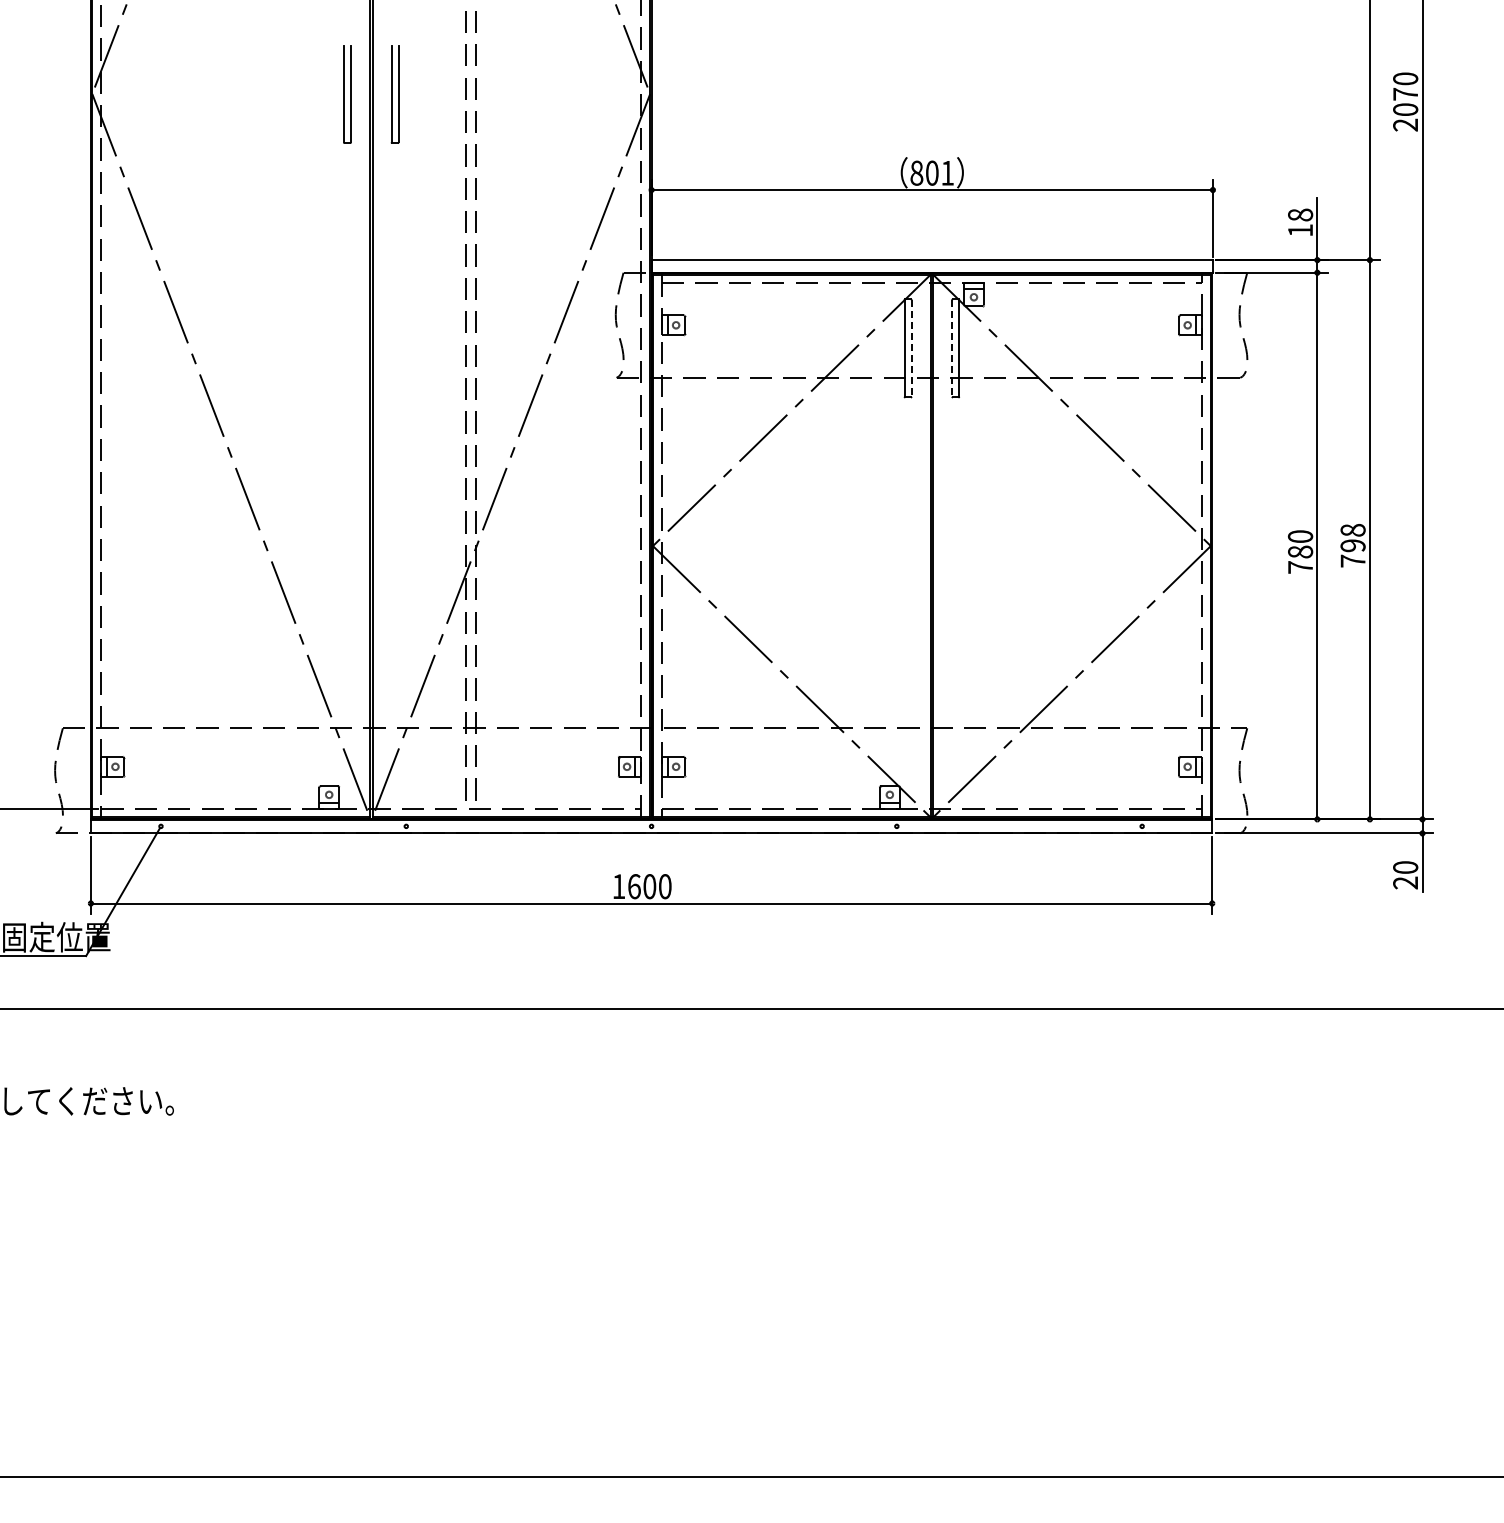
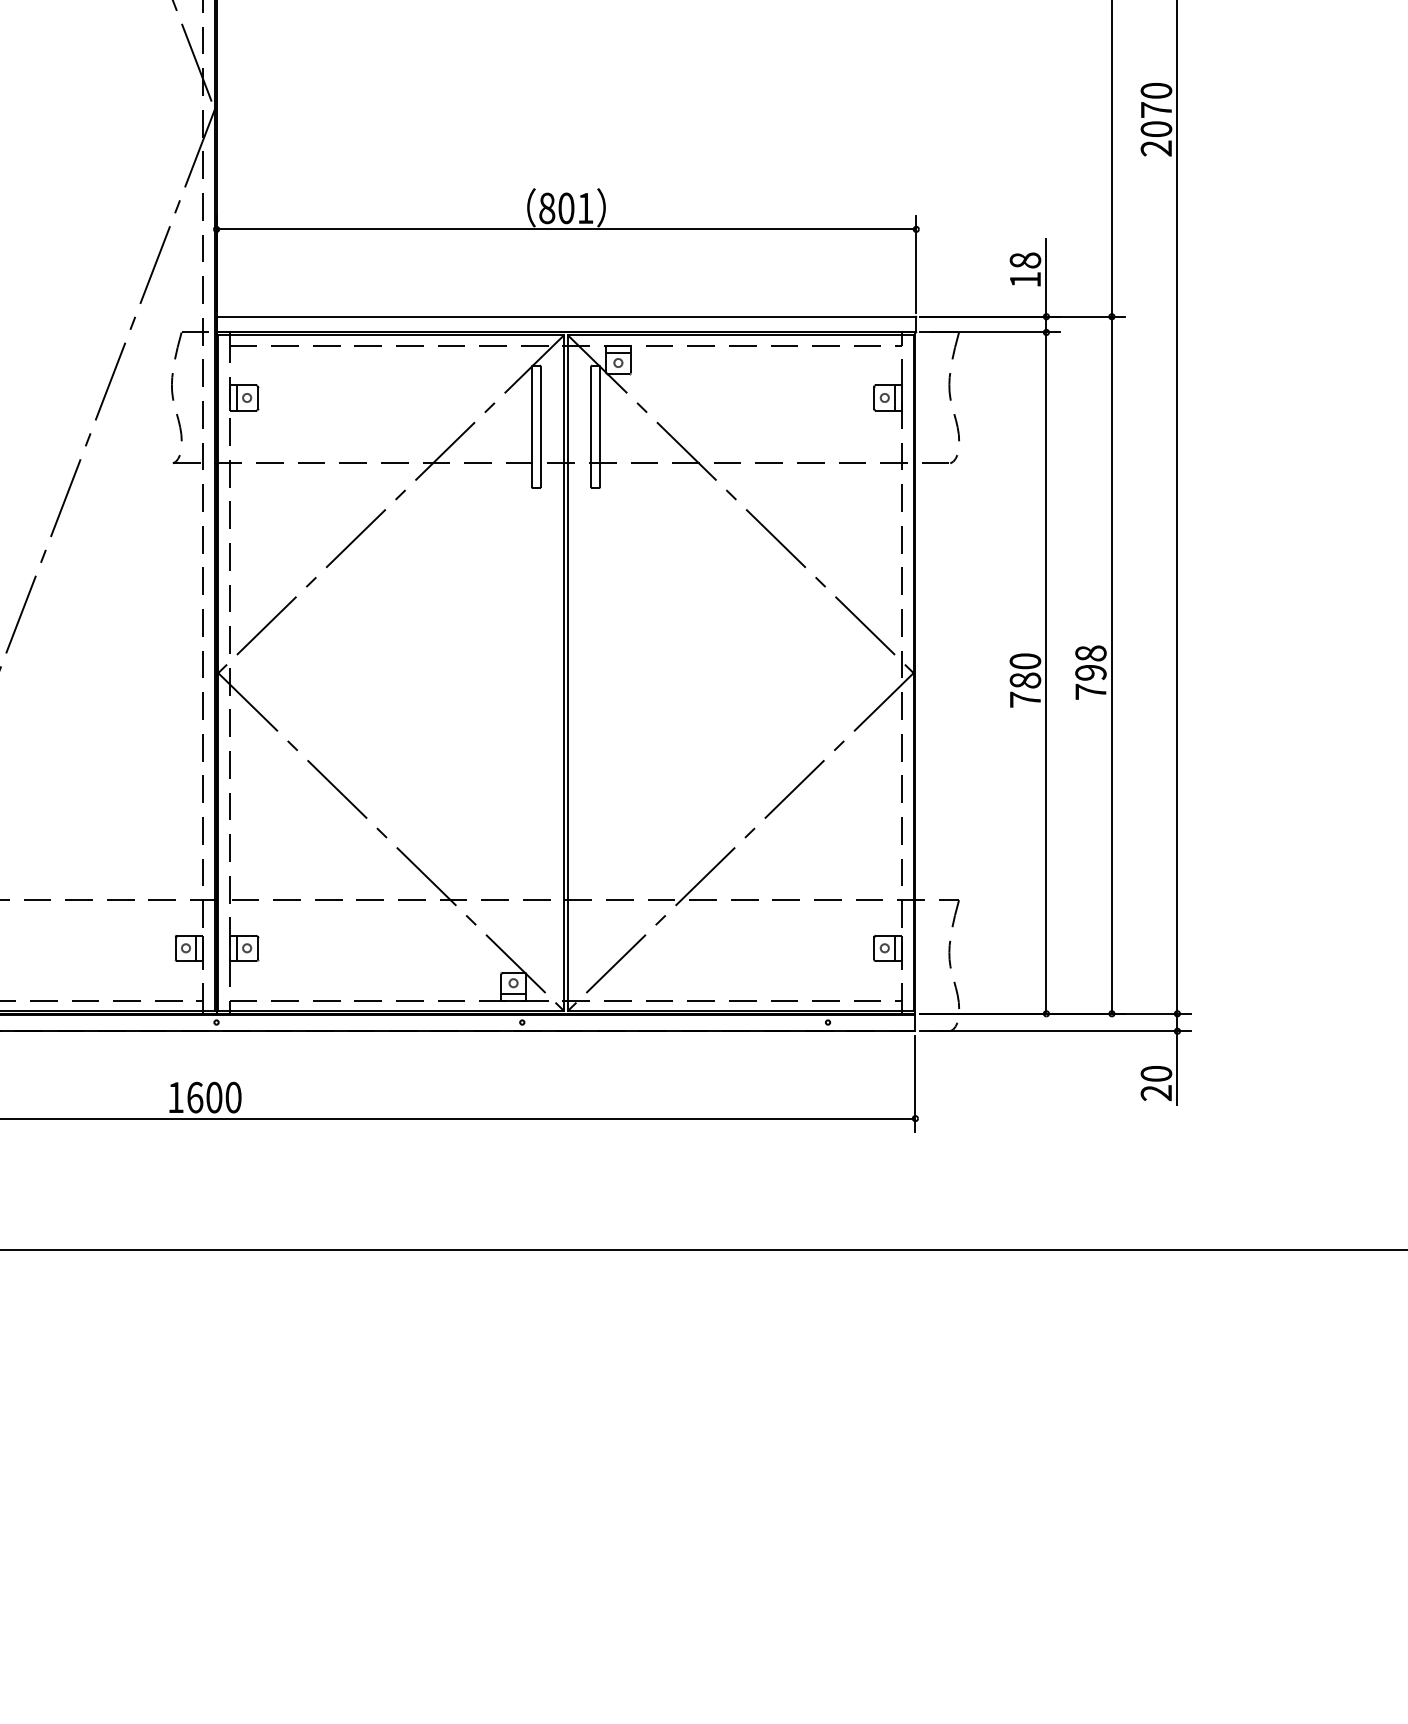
line: (911, 348) -> (540, 426), dashed -> solid
line: (952, 348) -> (591, 426), dashed -> solid

